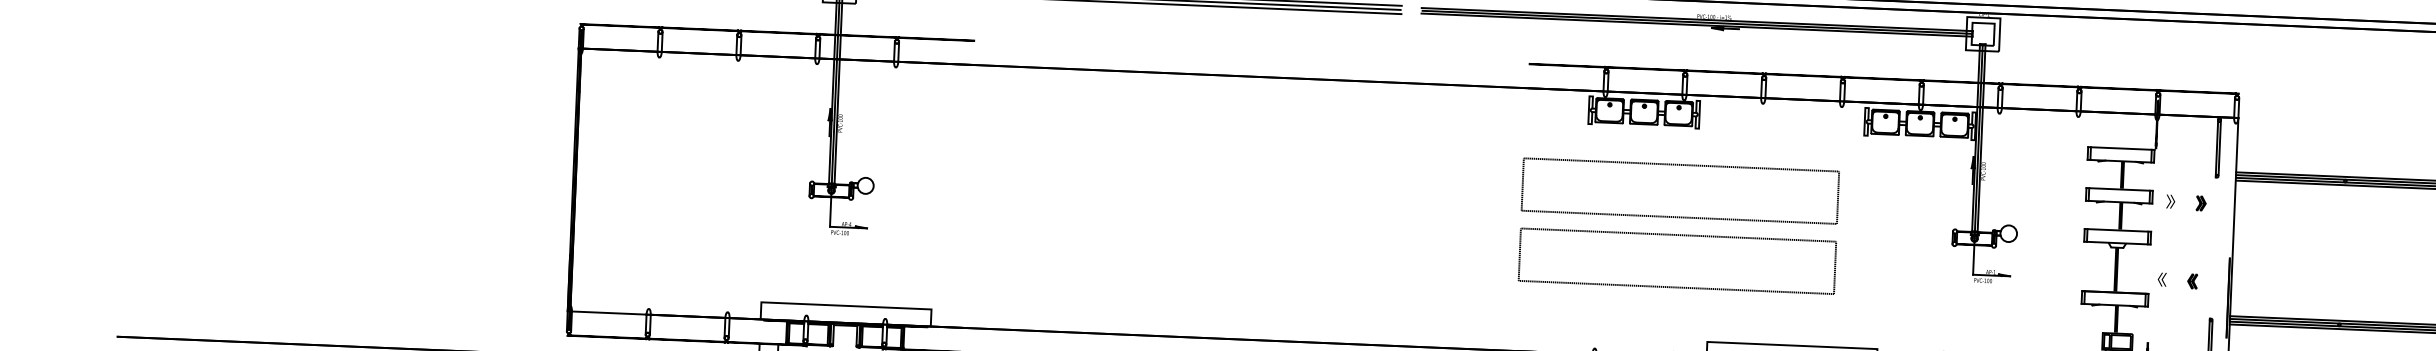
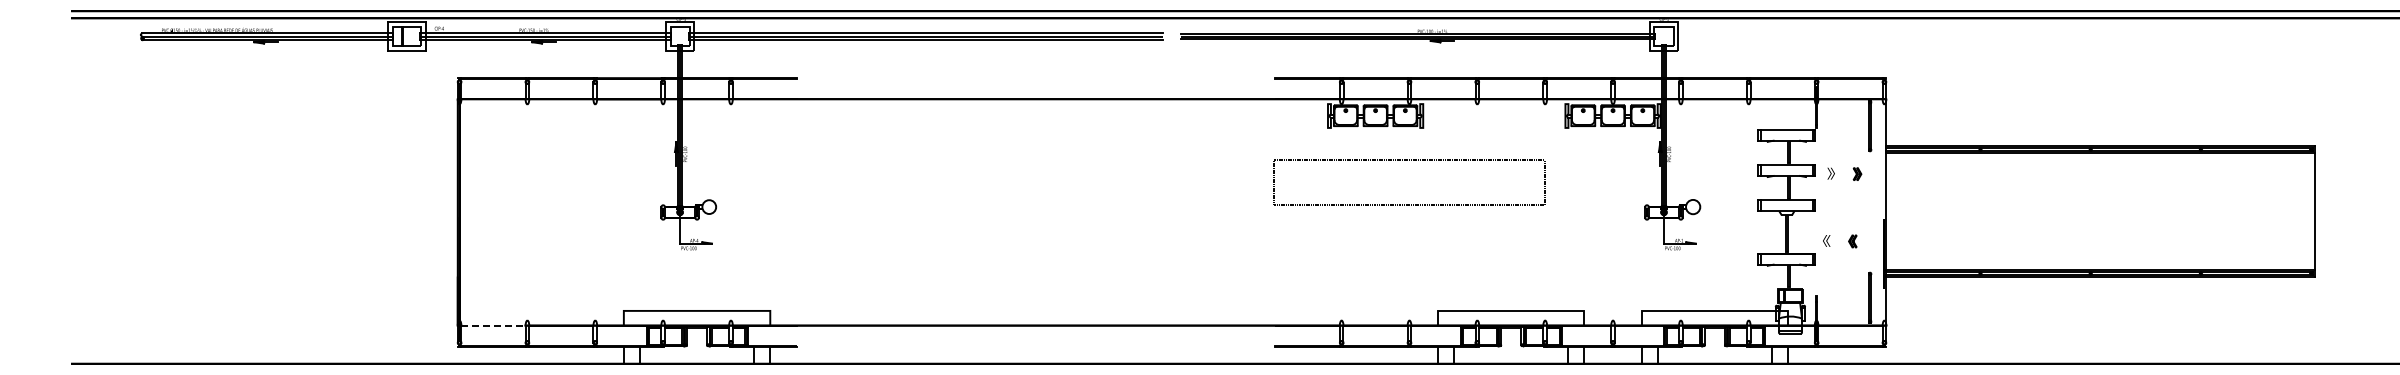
part: (1678, 235) -> (1409, 220), removed
line: (610, 312) -> (494, 325), solid -> dashed

